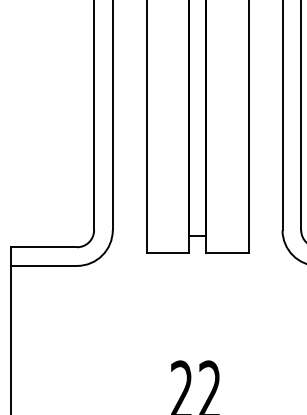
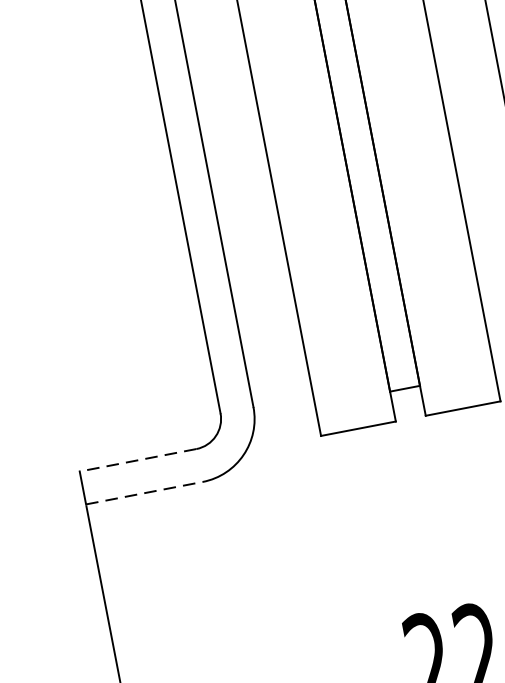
line: (43, 247) -> (137, 460), solid -> dashed
line: (44, 265) -> (145, 492), solid -> dashed

